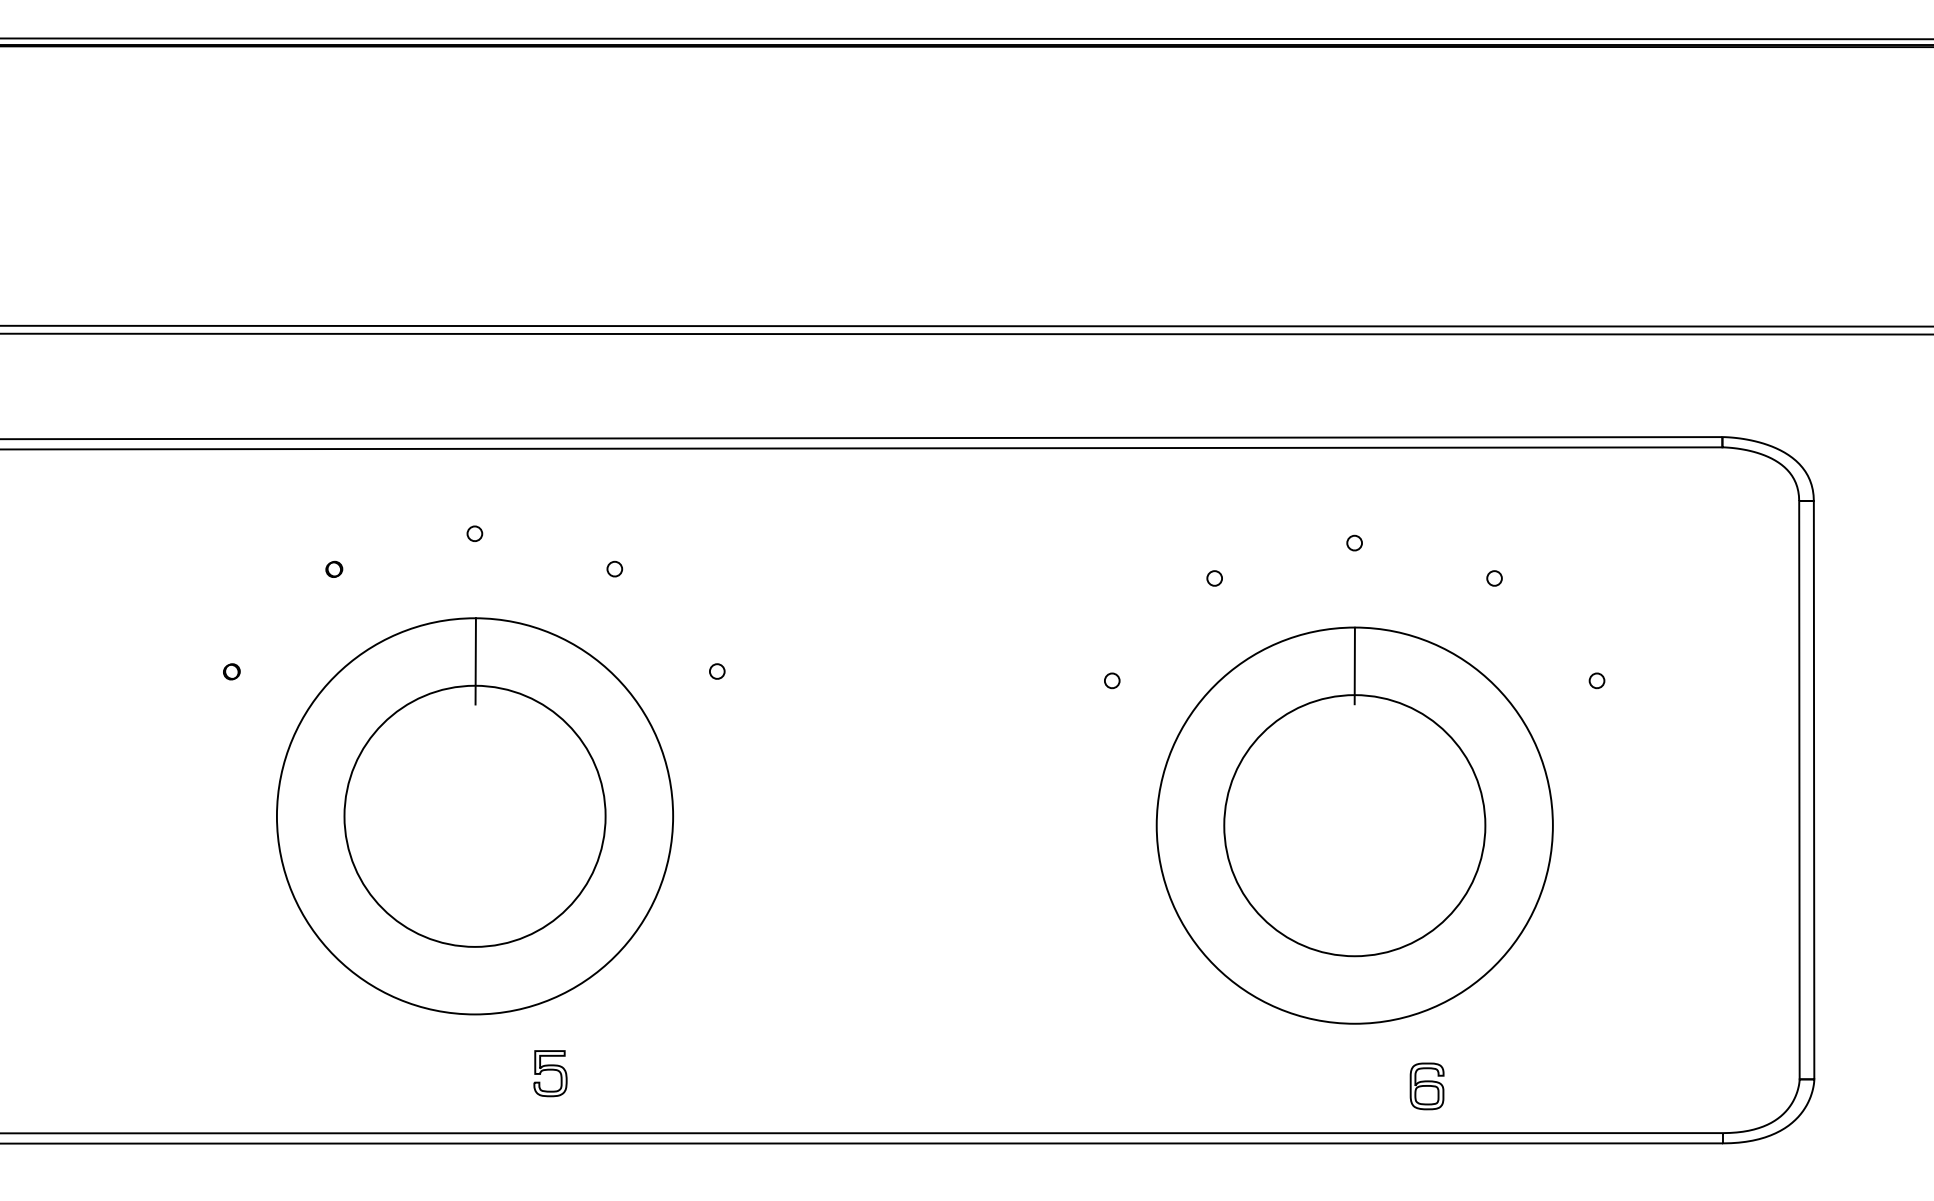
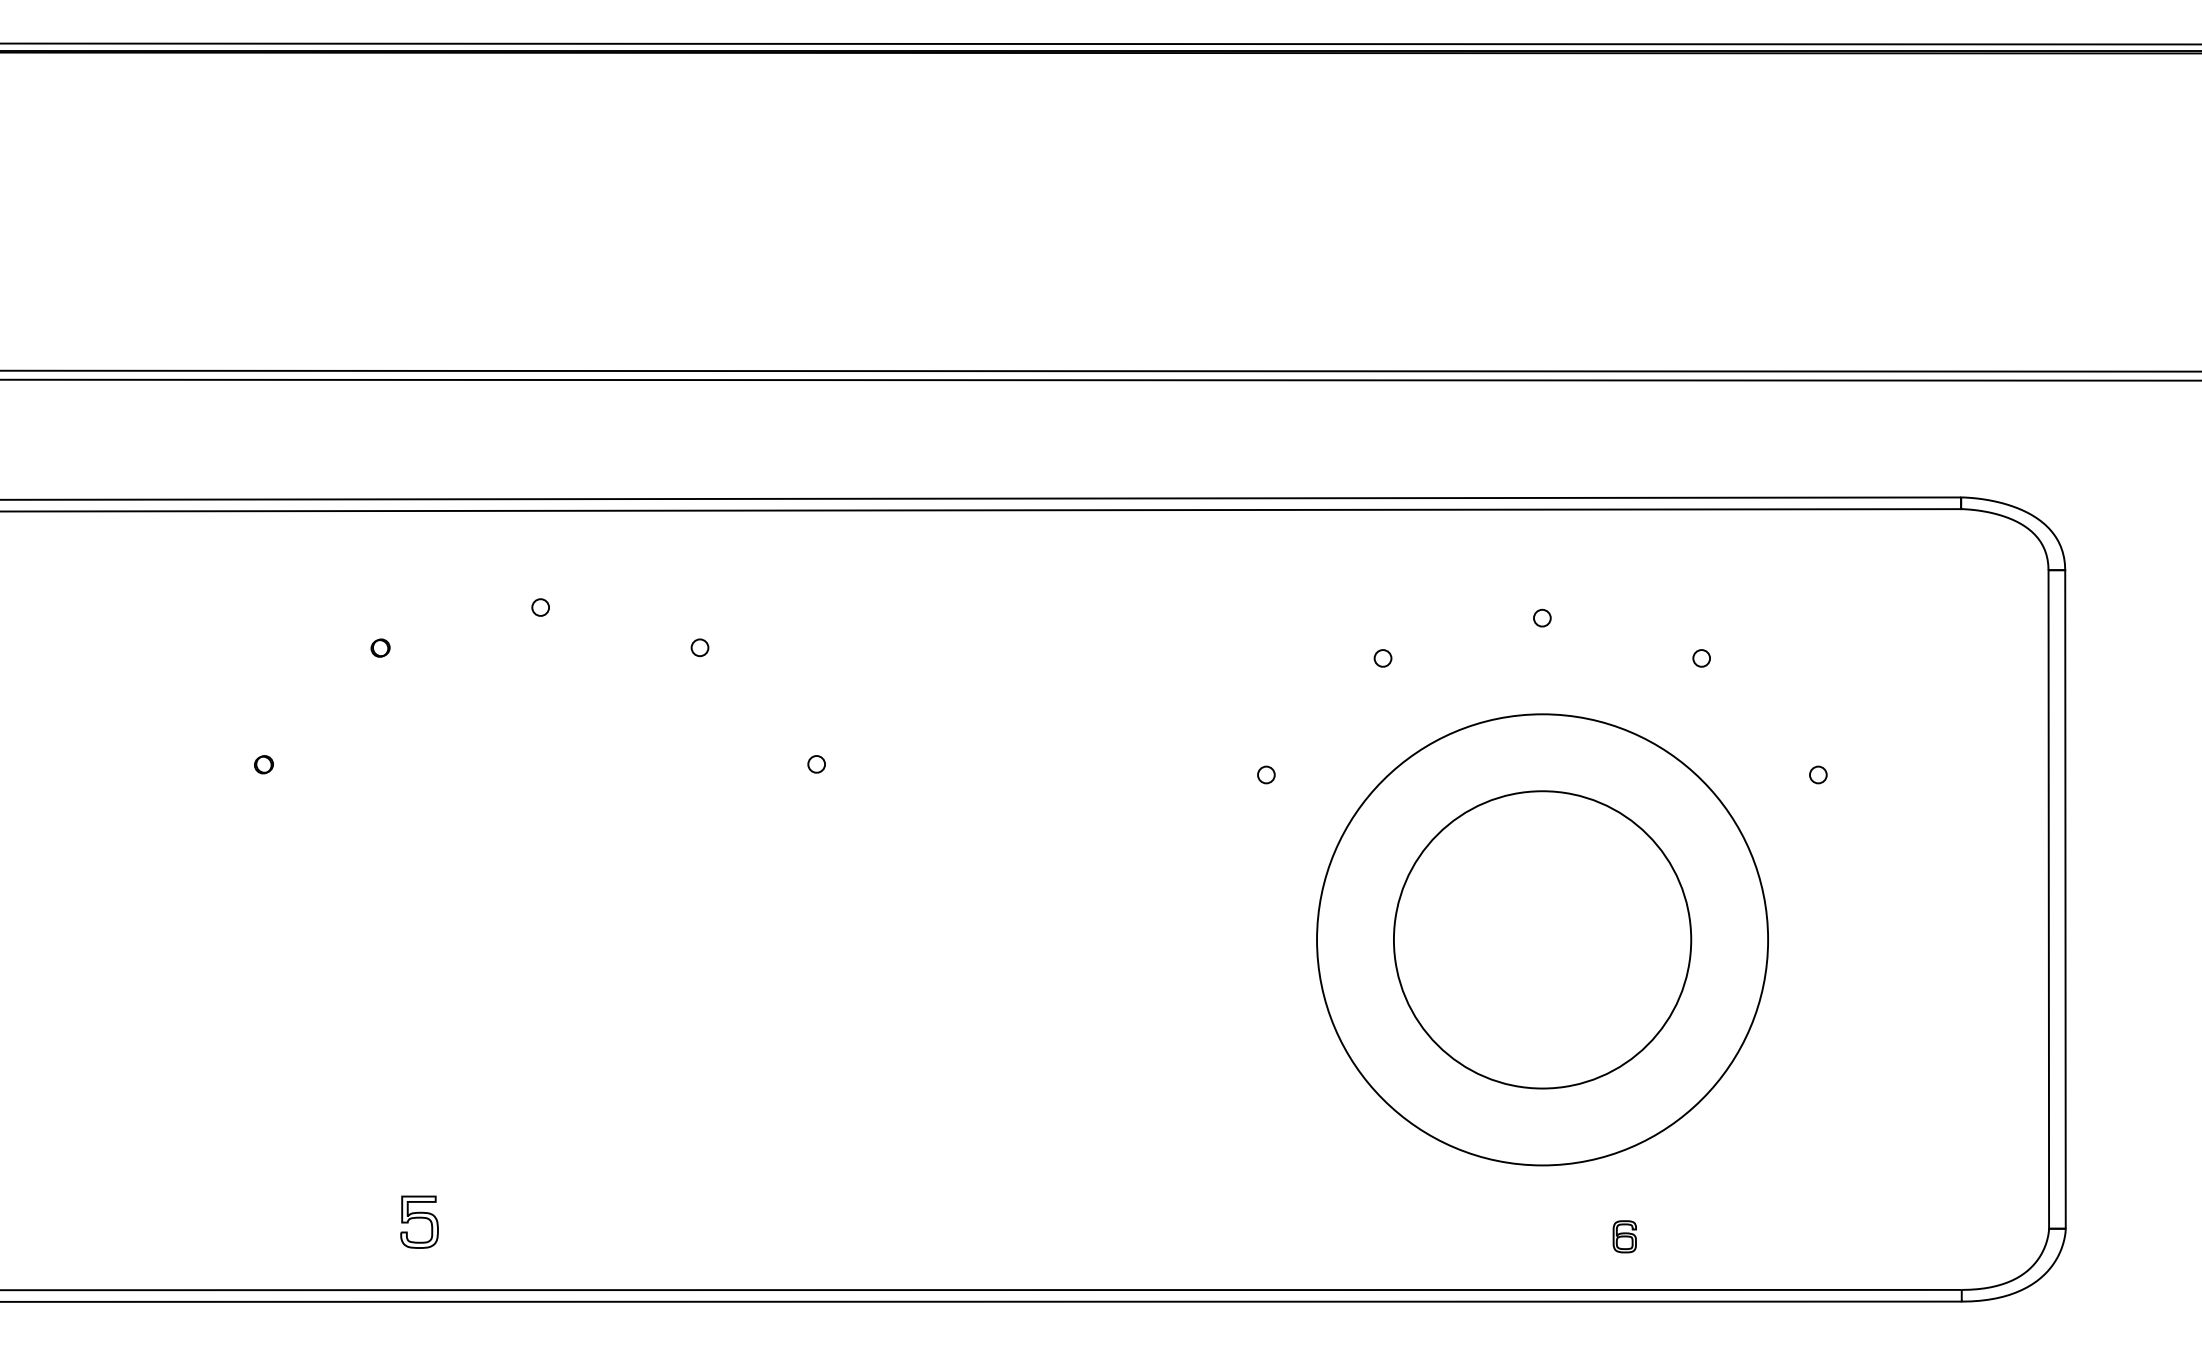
line: (1354, 665) -> (1542, 757), removed
part: (474, 816) -> (540, 929), removed
part: (550, 1073) -> (419, 1222), moved
part: (1426, 1086) -> (1624, 1236), size x0.6

